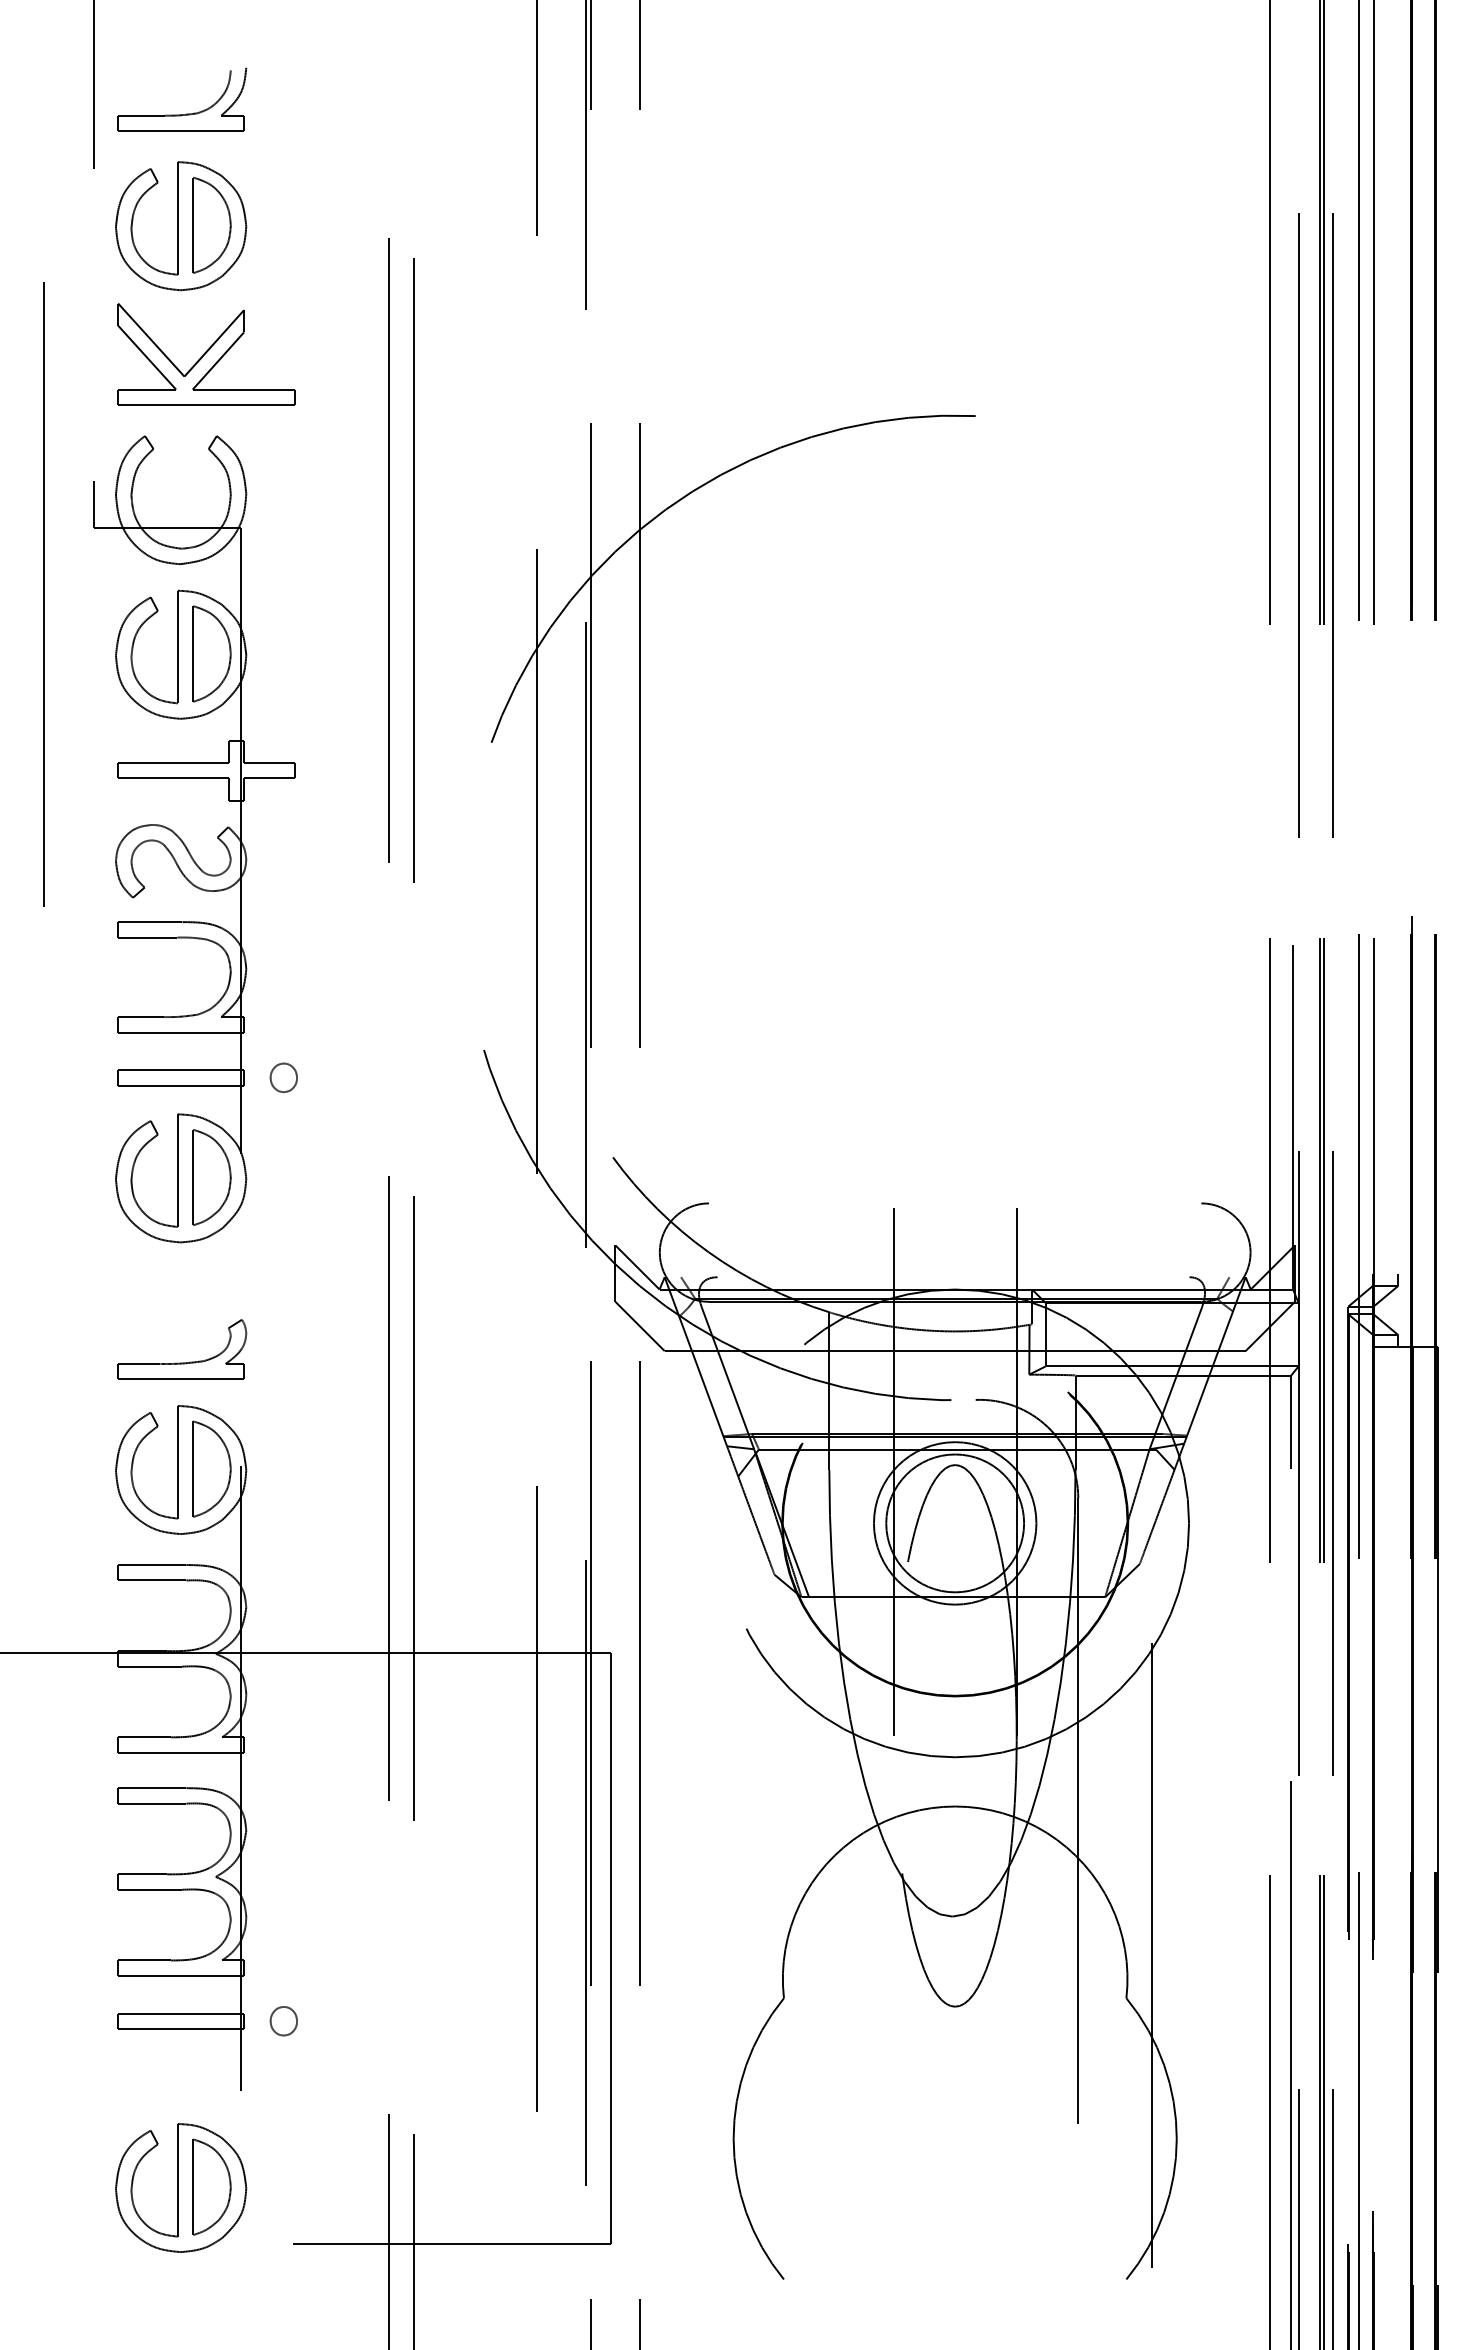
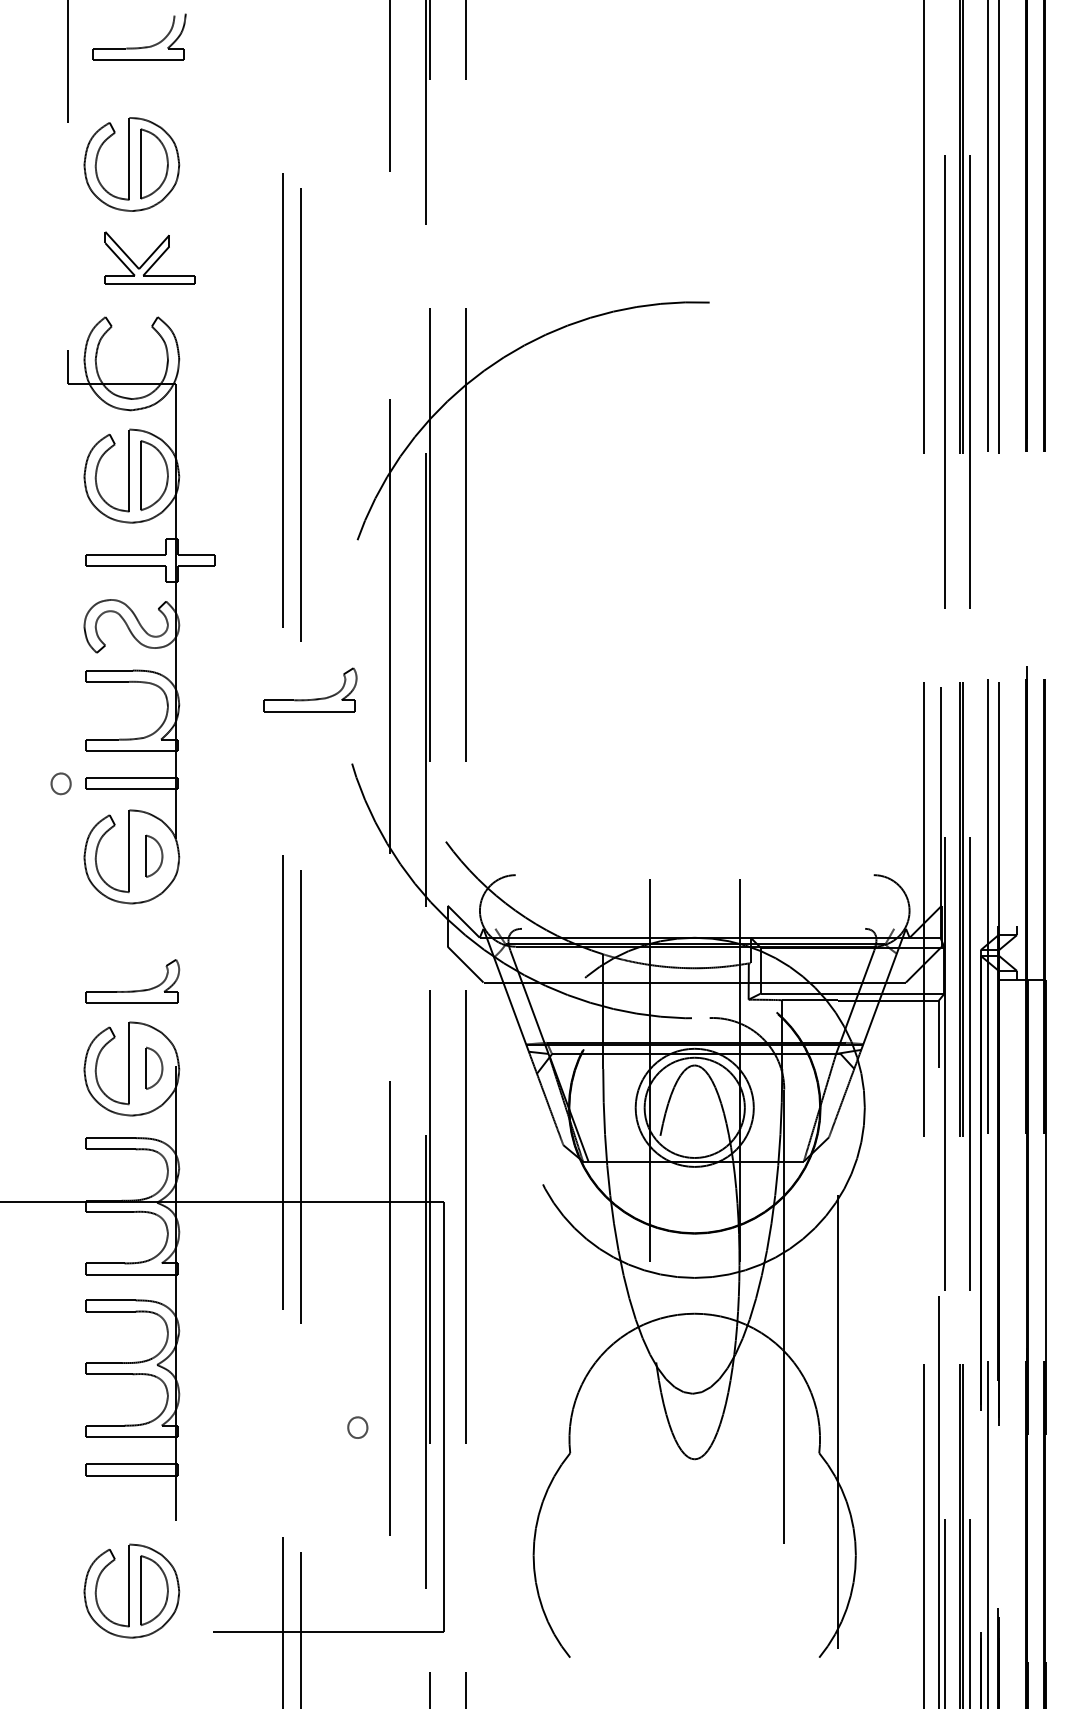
part: (185, 113) -> (141, 46), moved
part: (206, 354) -> (150, 257), size x0.7
line: (44, 626) -> (32, 455), removed
part: (426, 961) -> (310, 699), added
part: (283, 1077) -> (60, 783), moved
part: (211, 1177) -> (153, 856), size x0.6
part: (211, 1468) -> (153, 1067), size x0.6
part: (283, 2021) -> (357, 1427), moved

